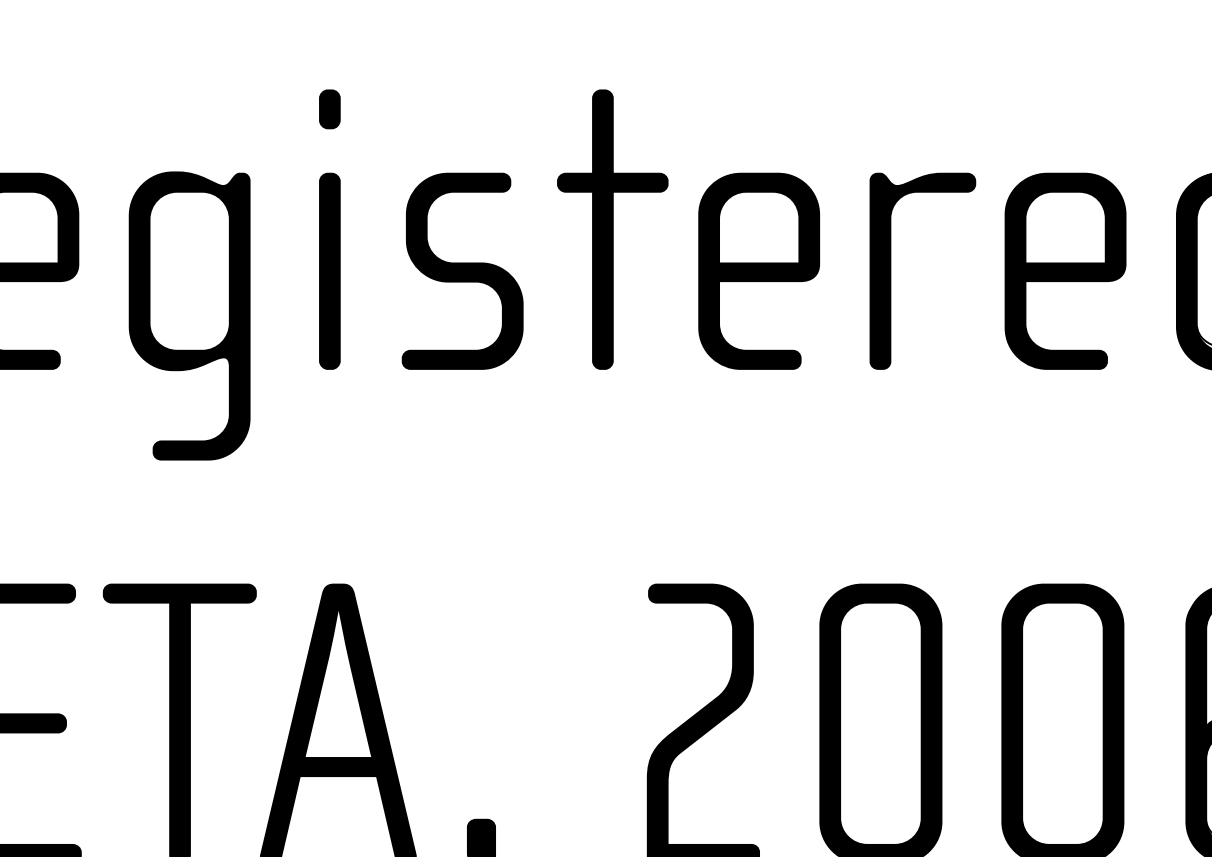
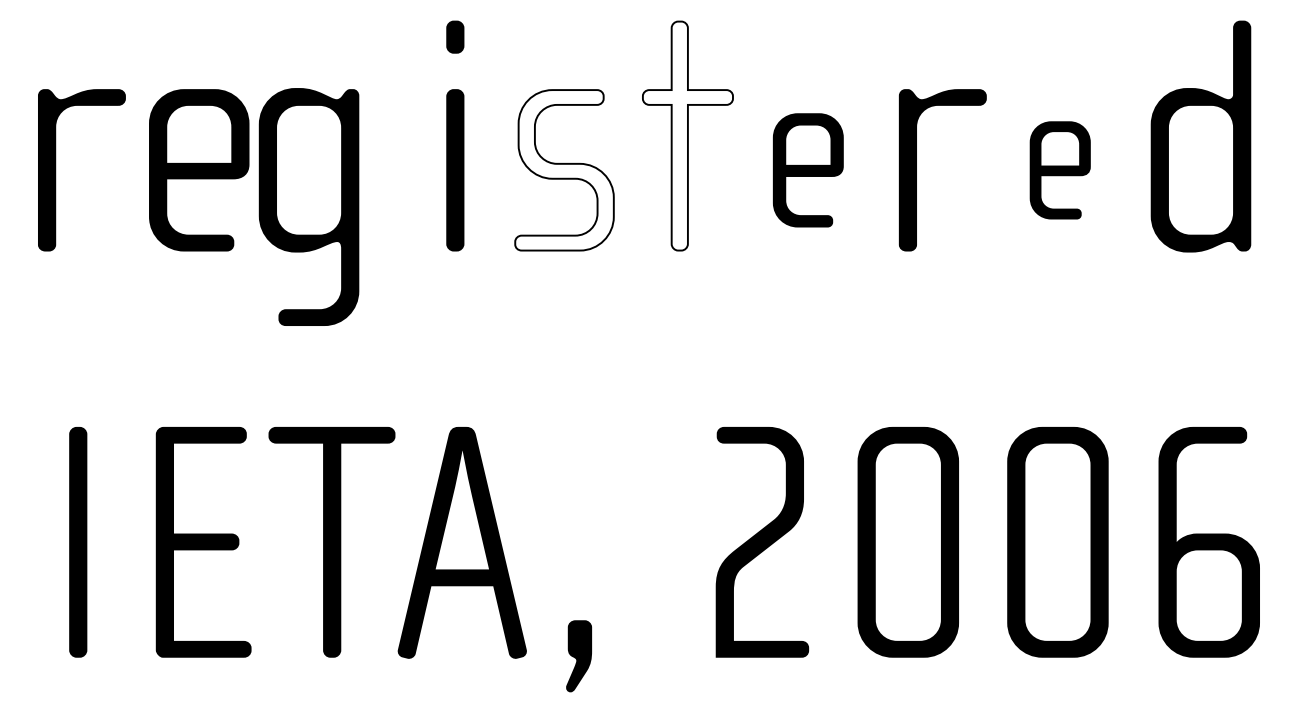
fill: (612, 228) -> (687, 135), removed
fill: (462, 271) -> (564, 170), removed
part: (759, 271) -> (808, 170), size x0.7
part: (1065, 271) -> (1060, 170), size x0.6
part: (188, 315) -> (308, 206), moved

